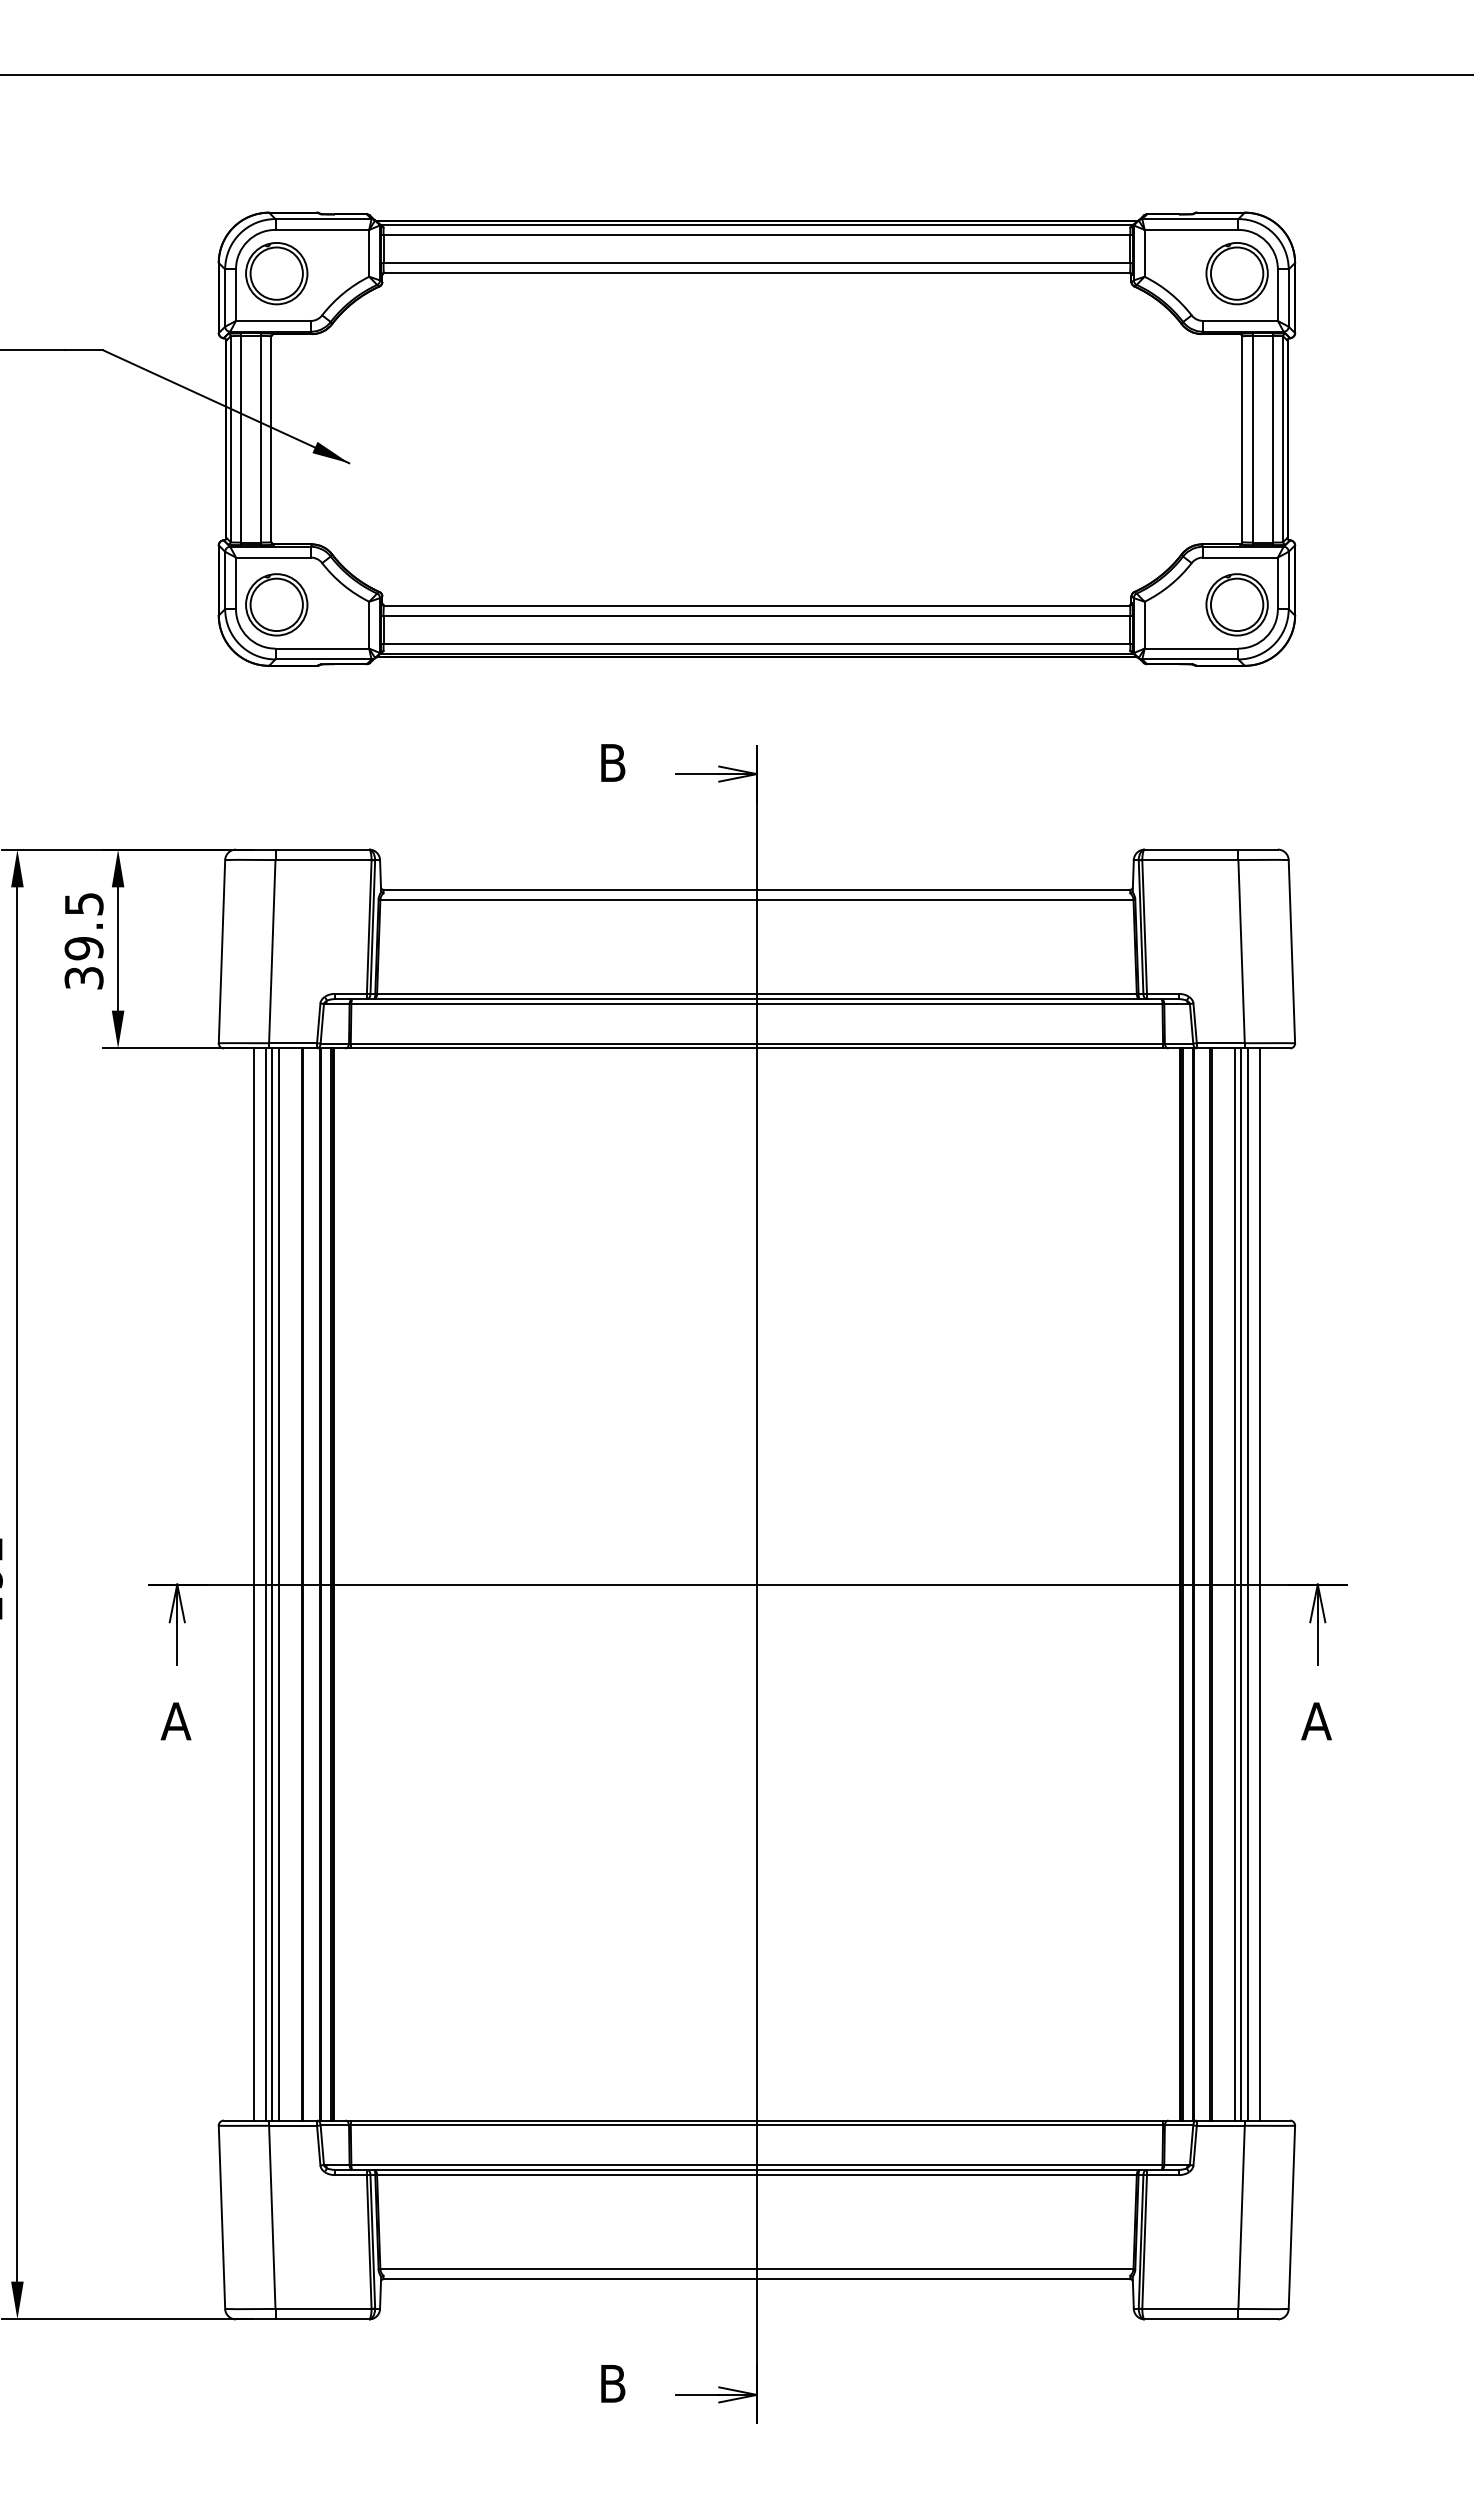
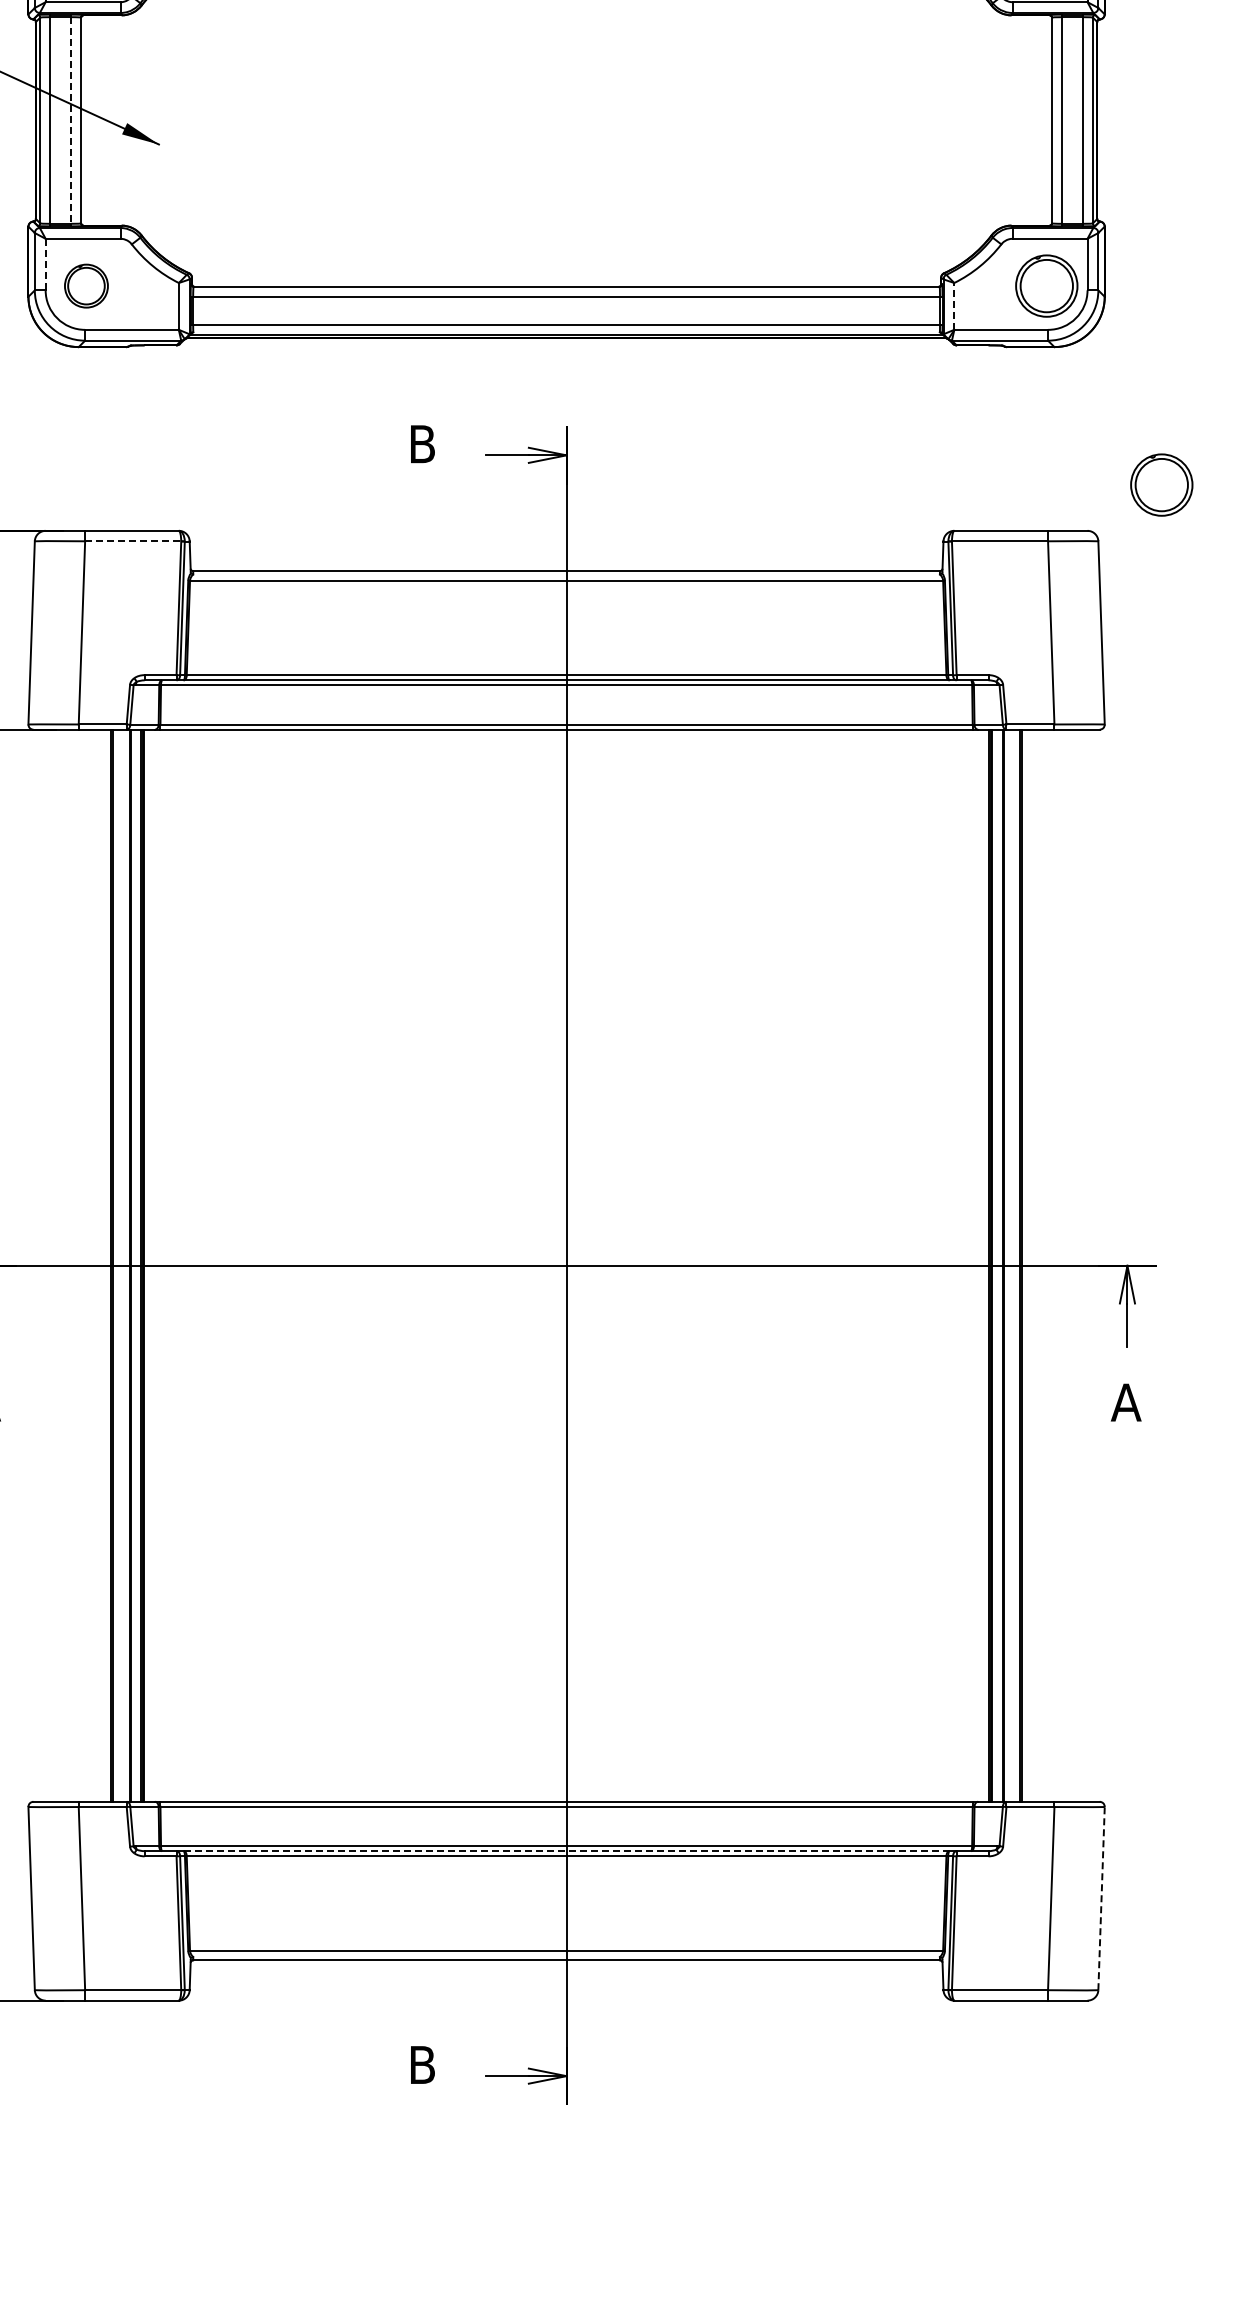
line: (261, 439) -> (71, 120), solid -> dashed
line: (236, 583) -> (46, 264), solid -> dashed
part: (276, 604) -> (86, 285), size x0.7
line: (1144, 624) -> (954, 305), solid -> dashed
part: (1351, 803) -> (1161, 484), added
line: (324, 860) -> (134, 541), solid -> dashed
line: (253, 1584) -> (63, 1265), removed
line: (265, 1584) -> (75, 1265), removed
line: (272, 1584) -> (82, 1265), removed
line: (278, 1584) -> (88, 1265), removed
line: (1235, 1584) -> (1045, 1265), removed
line: (1241, 1584) -> (1051, 1265), removed
line: (1247, 1584) -> (1057, 1265), removed
line: (1260, 1584) -> (1070, 1265), removed
line: (756, 2169) -> (566, 1850), solid -> dashed
line: (1291, 2217) -> (1101, 1898), solid -> dashed

